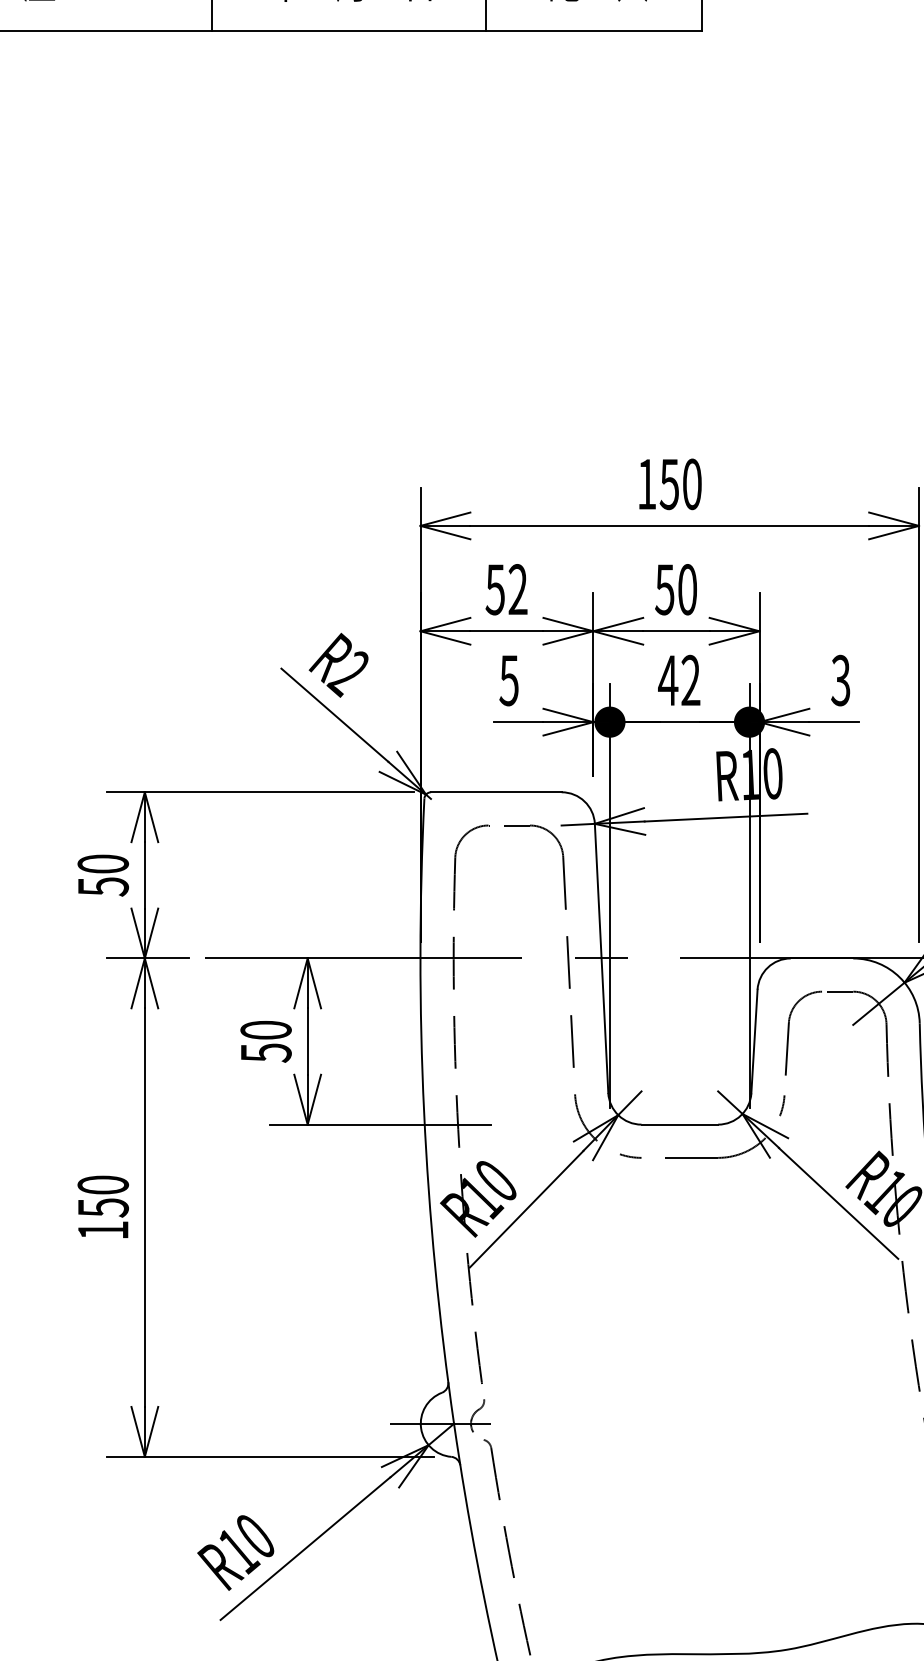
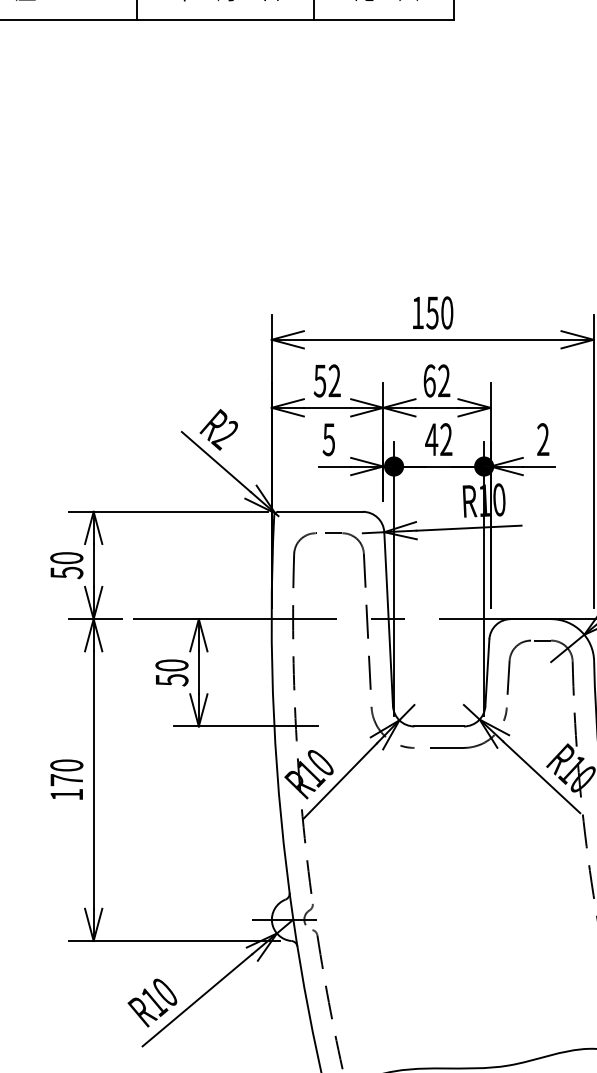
text: (675, 588) -> (436, 380), 50 -> 62
text: (841, 680) -> (543, 439), 3 -> 2
text: (102, 1208) -> (66, 780), 150 -> 170

